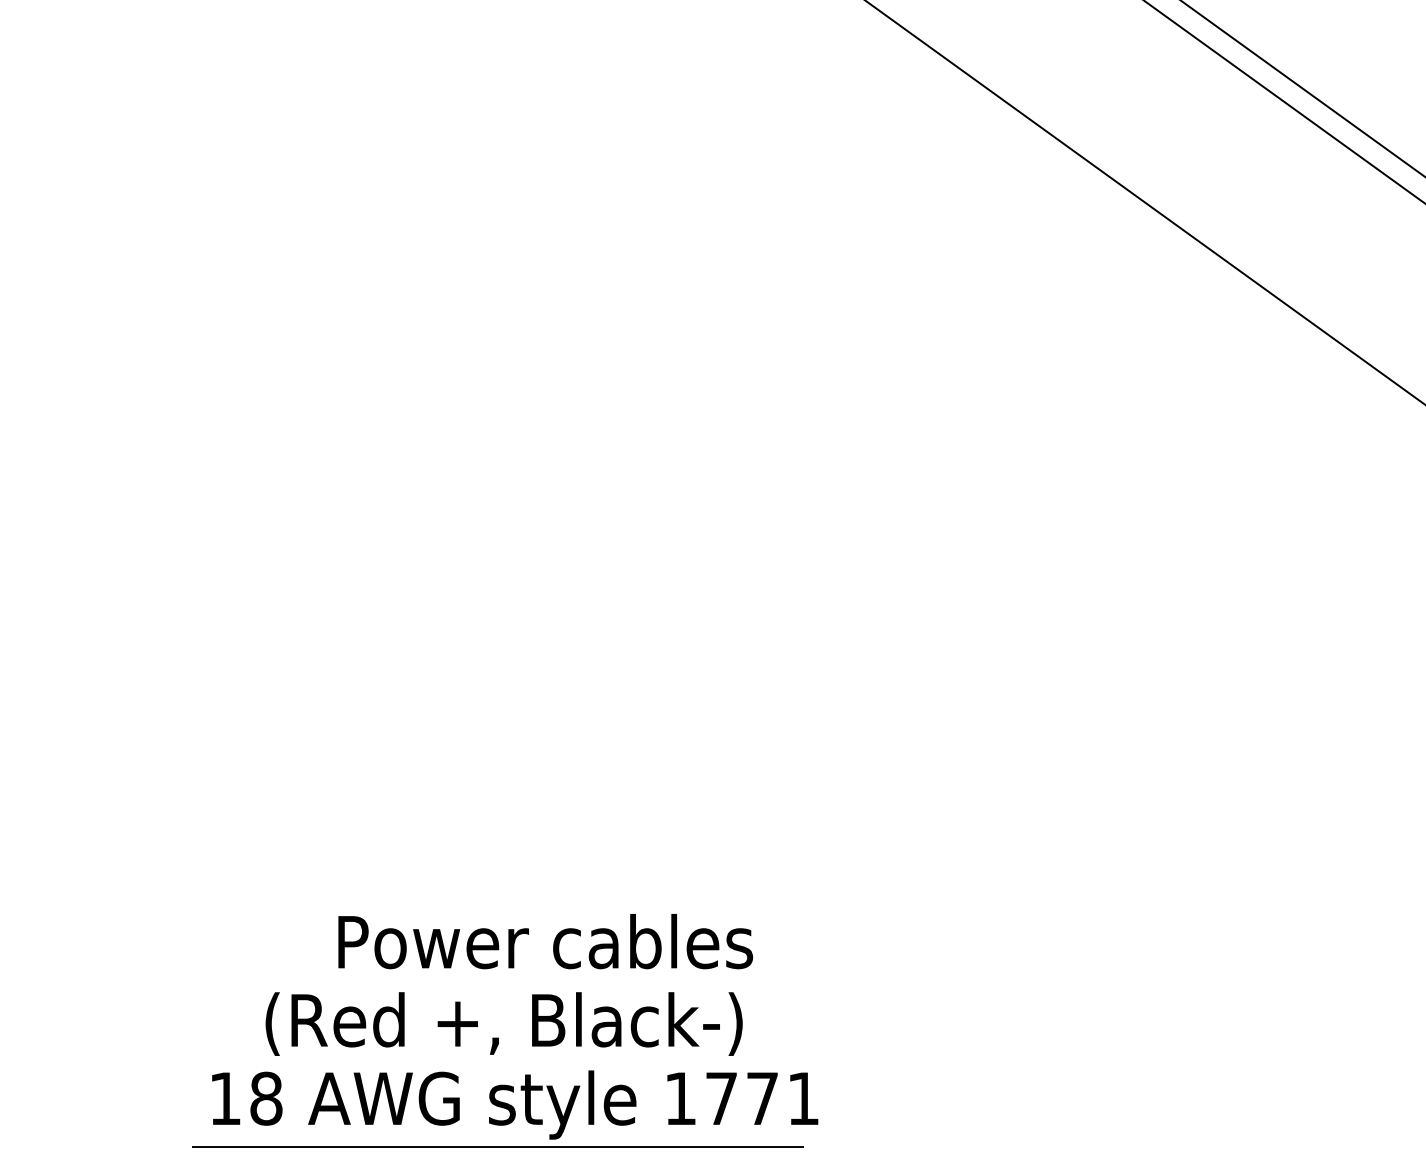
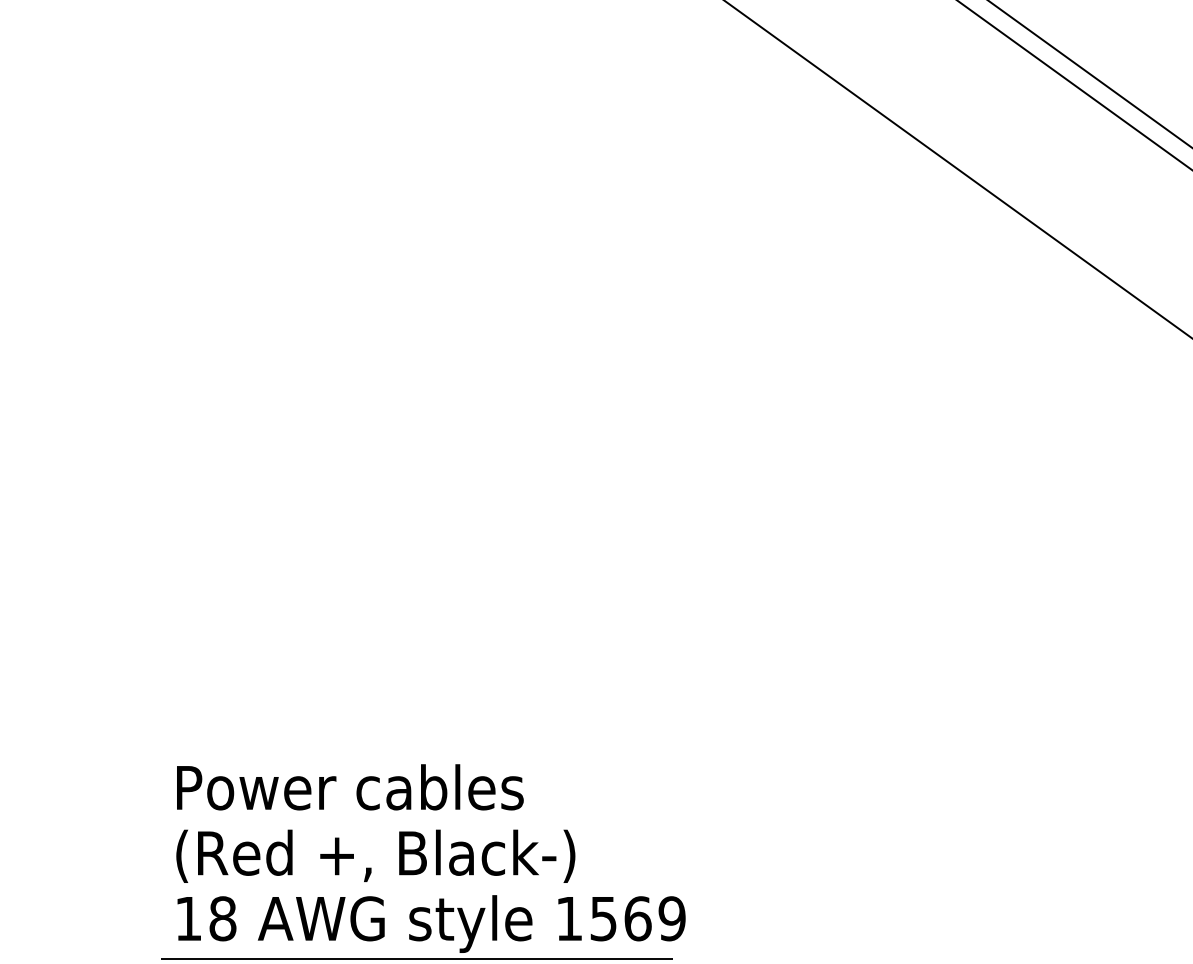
text: (545, 941) -> (350, 787), moved
text: (503, 1023) -> (375, 855), moved
text: (762, 1098) -> (637, 918), 1771 -> 1569

